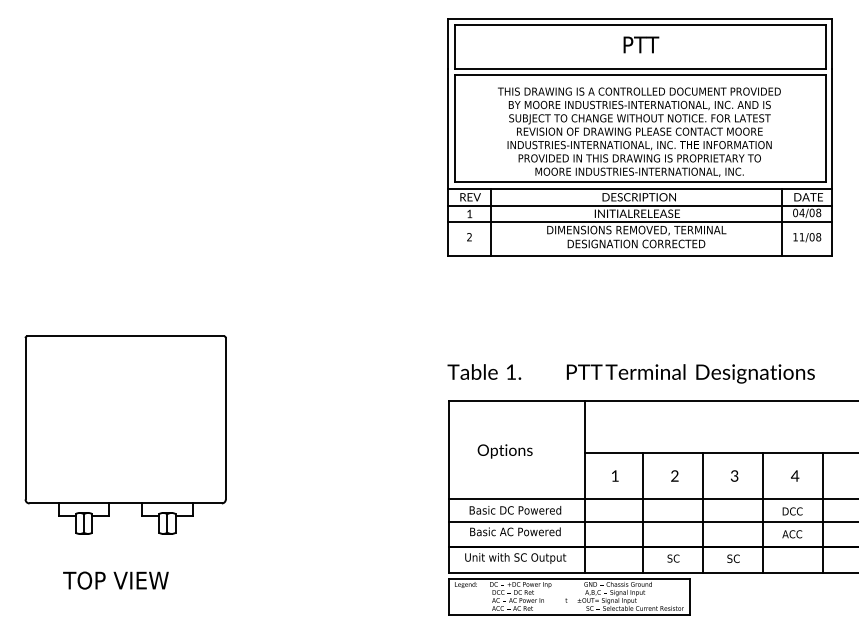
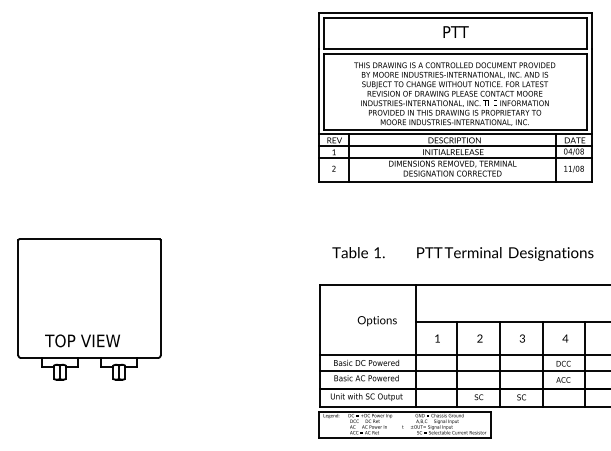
text: (630, 373) -> (462, 253), moved
text: (504, 452) -> (376, 321), moved
text: (115, 580) -> (82, 340), moved

